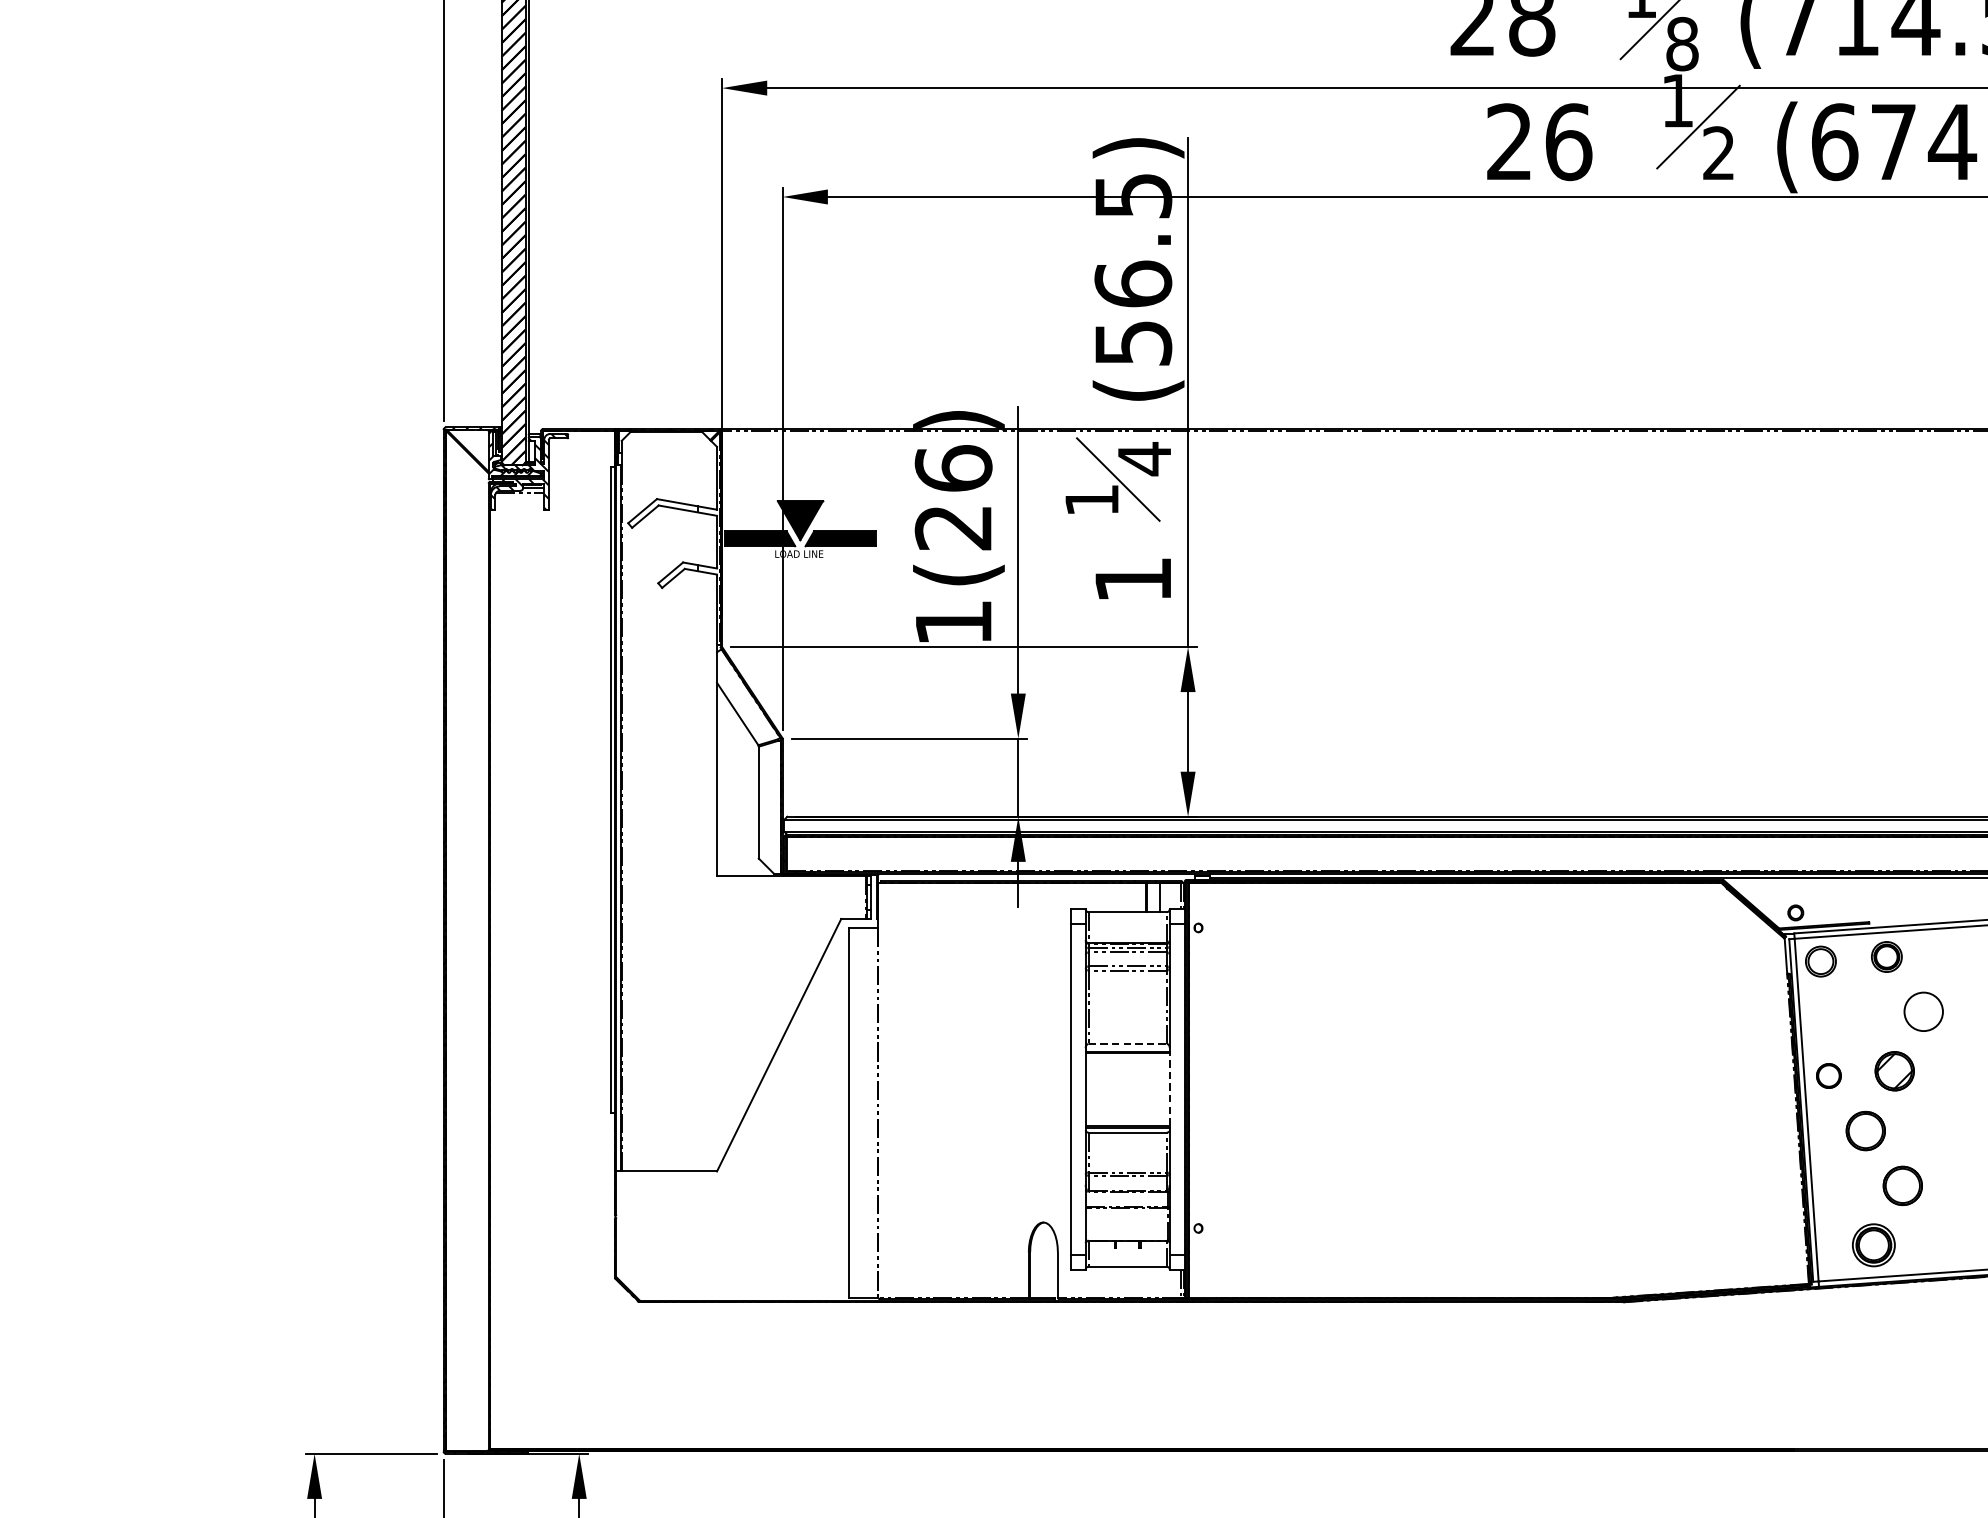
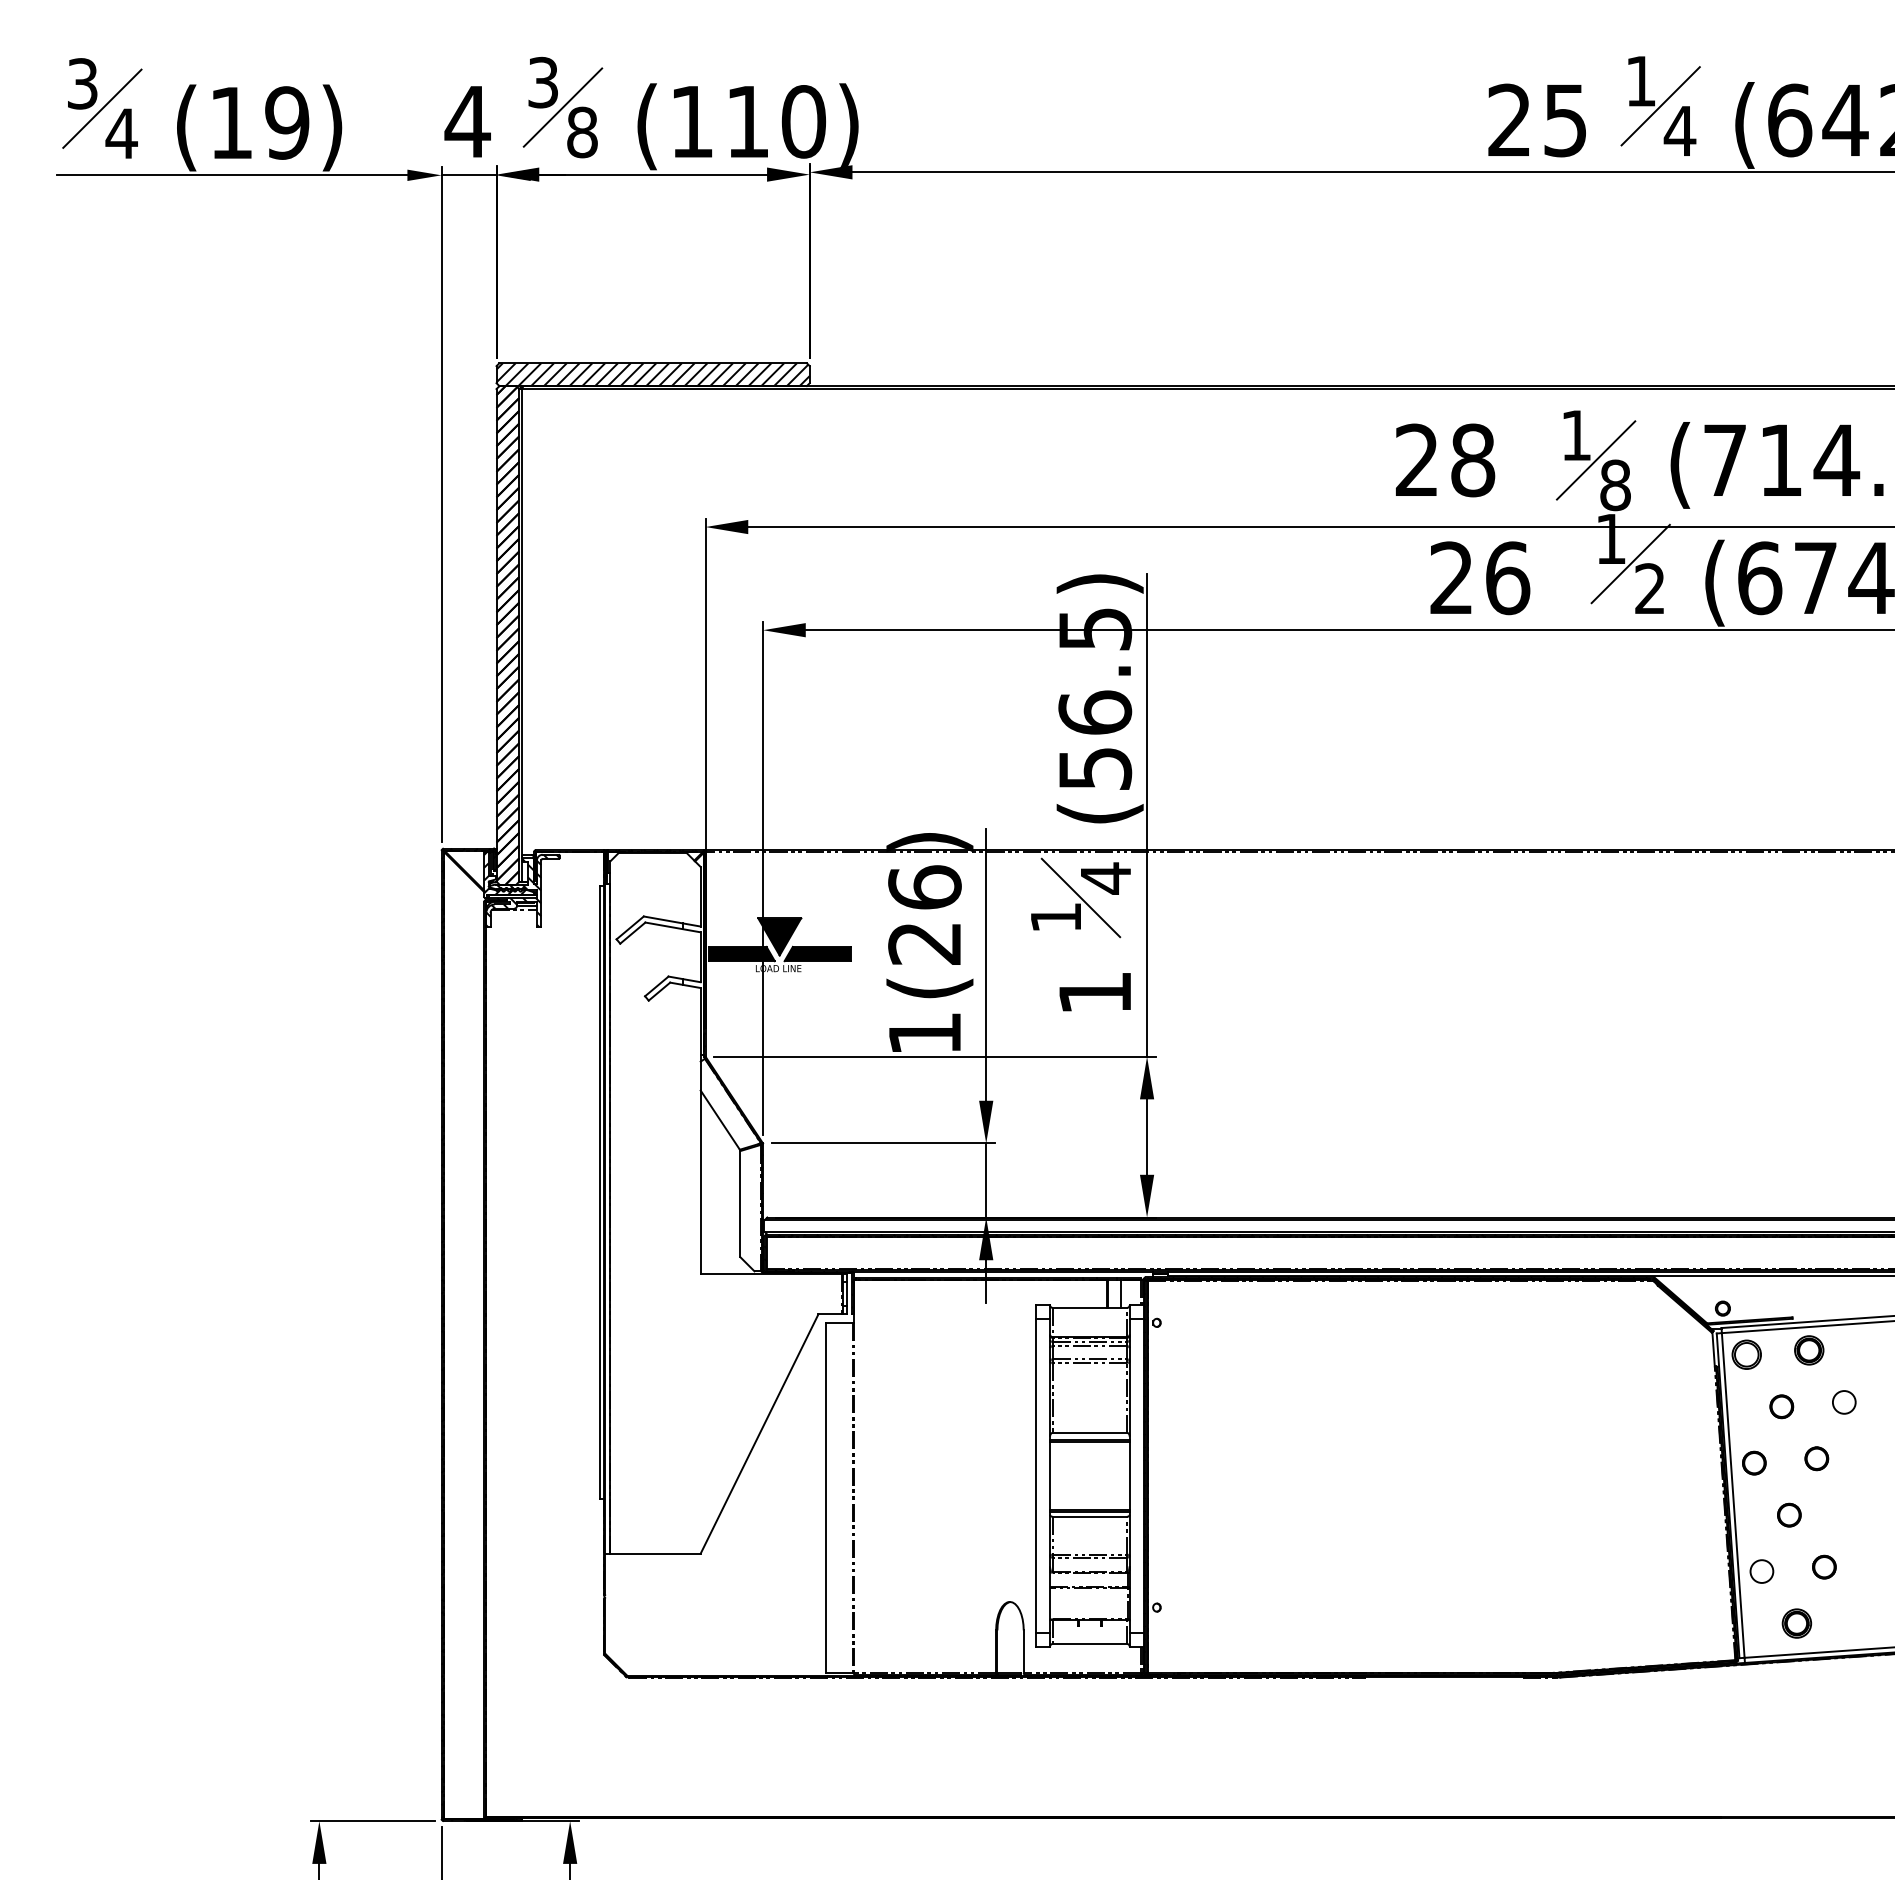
circle: (1924, 1011) -> (1844, 1402), size x0.62
part: (1857, 1016) -> (1781, 1406), added
line: (1128, 1043) -> (1090, 1432), dashed -> solid
part: (1894, 1071) -> (1816, 1458), size x0.62
line: (1169, 1089) -> (1129, 1475), dashed -> solid
part: (1866, 1130) -> (1789, 1514), size x0.62
part: (1902, 1185) -> (1824, 1566), size x0.62
circle: (1836, 1190) -> (1761, 1571), added
part: (1873, 1245) -> (1796, 1623), size x0.71

